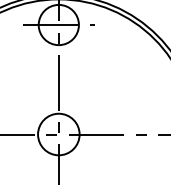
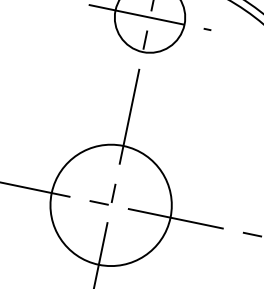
circle: (58, 134) -> (110, 205), size x1.67

